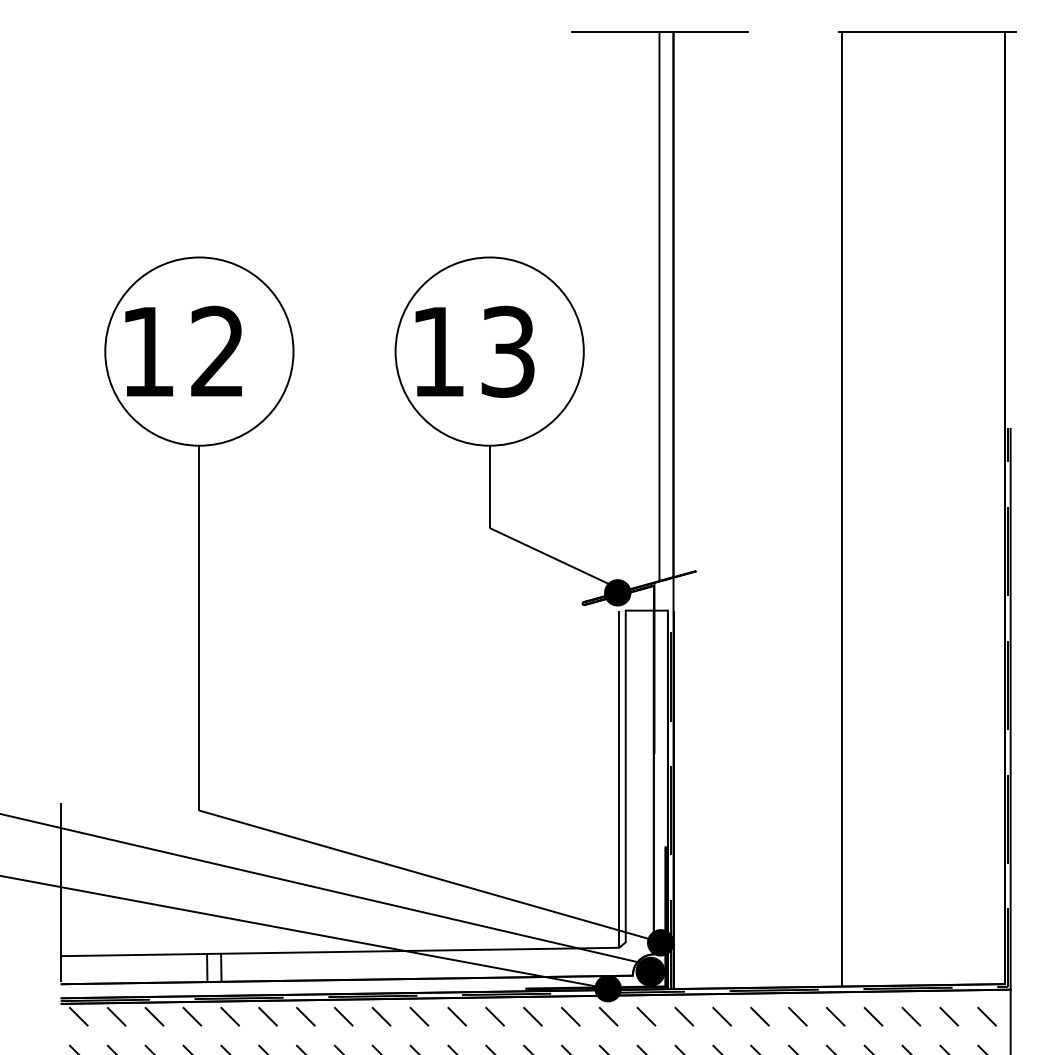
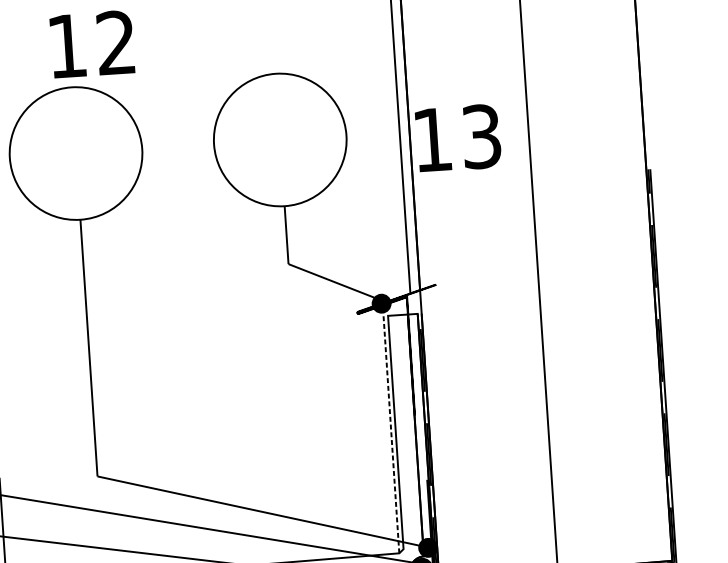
text: (183, 350) -> (92, 43), moved
text: (474, 351) -> (458, 138), moved
line: (619, 779) -> (391, 434), solid -> dashed

